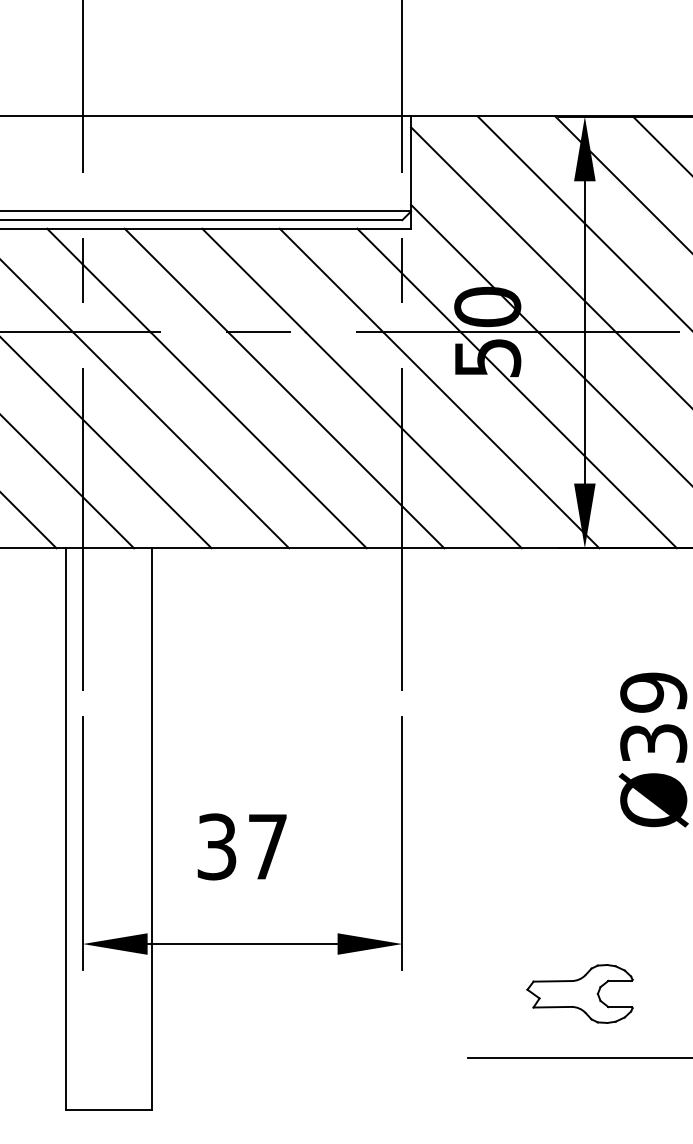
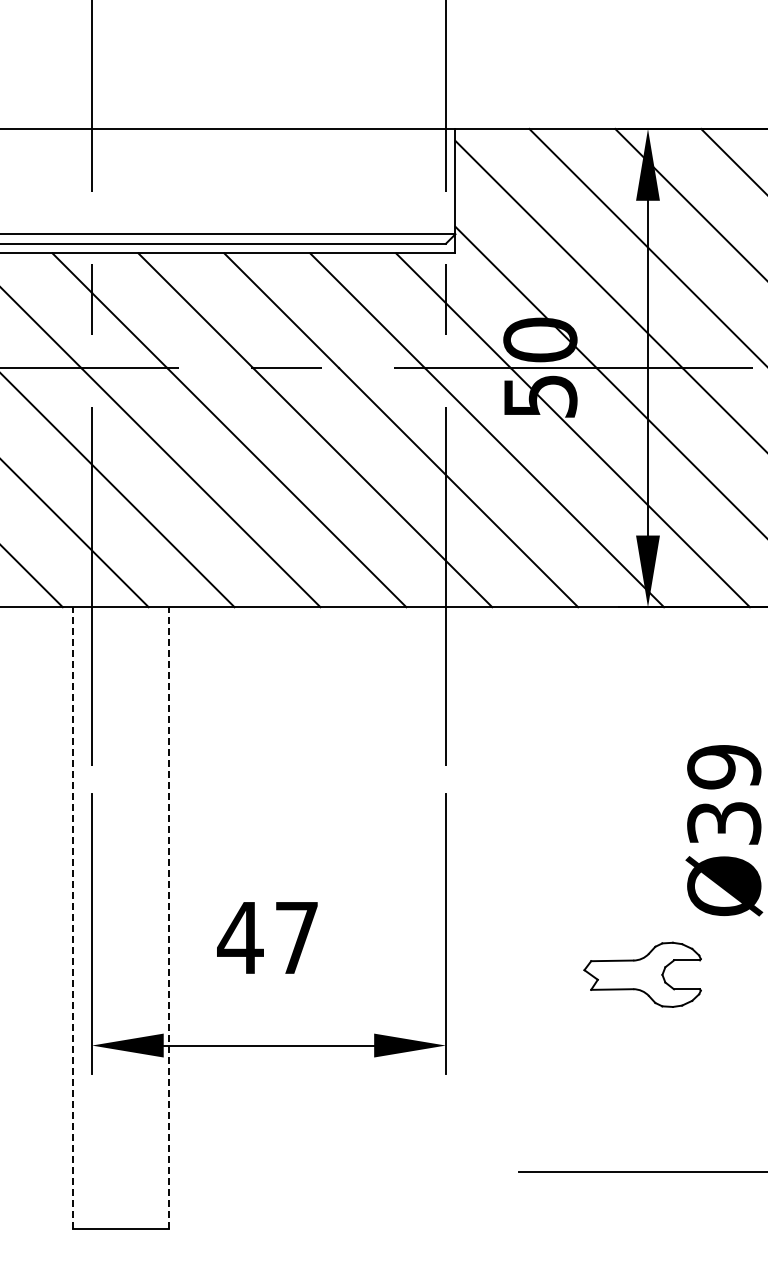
line: (65, 829) -> (72, 918), solid -> dashed
line: (151, 829) -> (168, 918), solid -> dashed
text: (216, 846) -> (240, 937), 37 -> 47
part: (579, 993) -> (642, 974), moved

